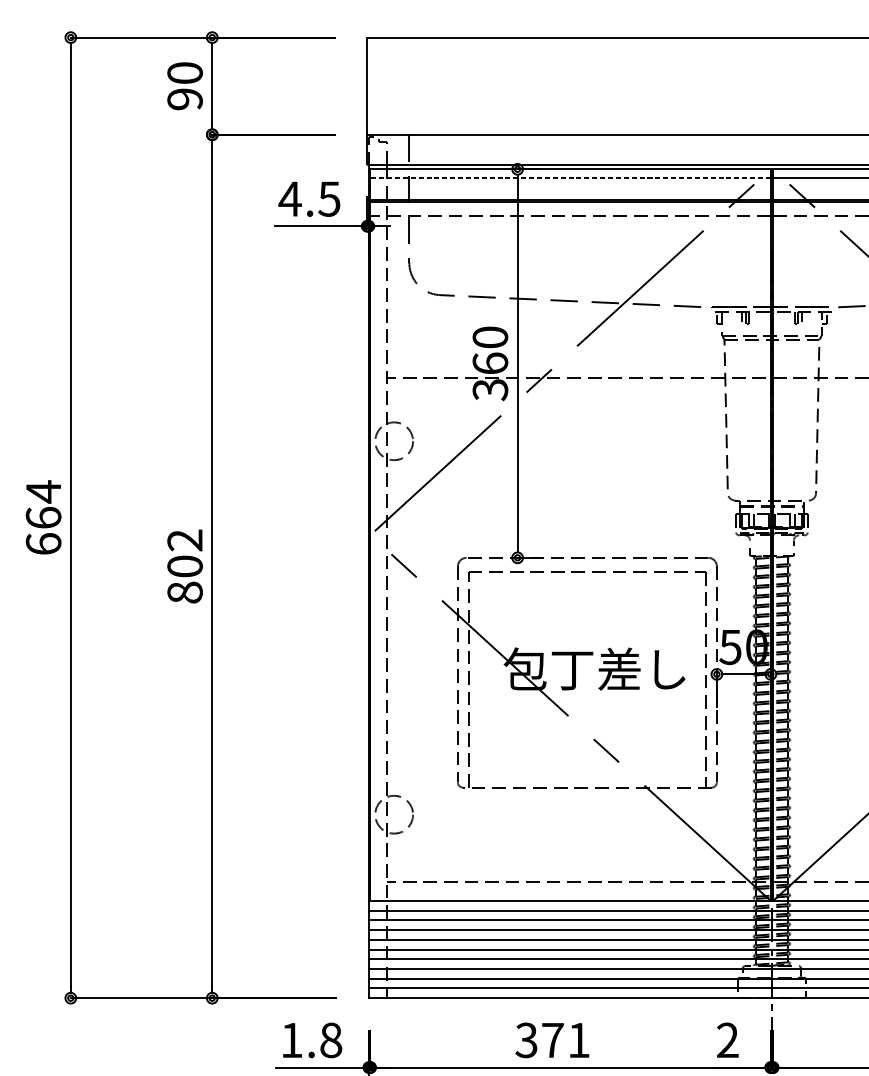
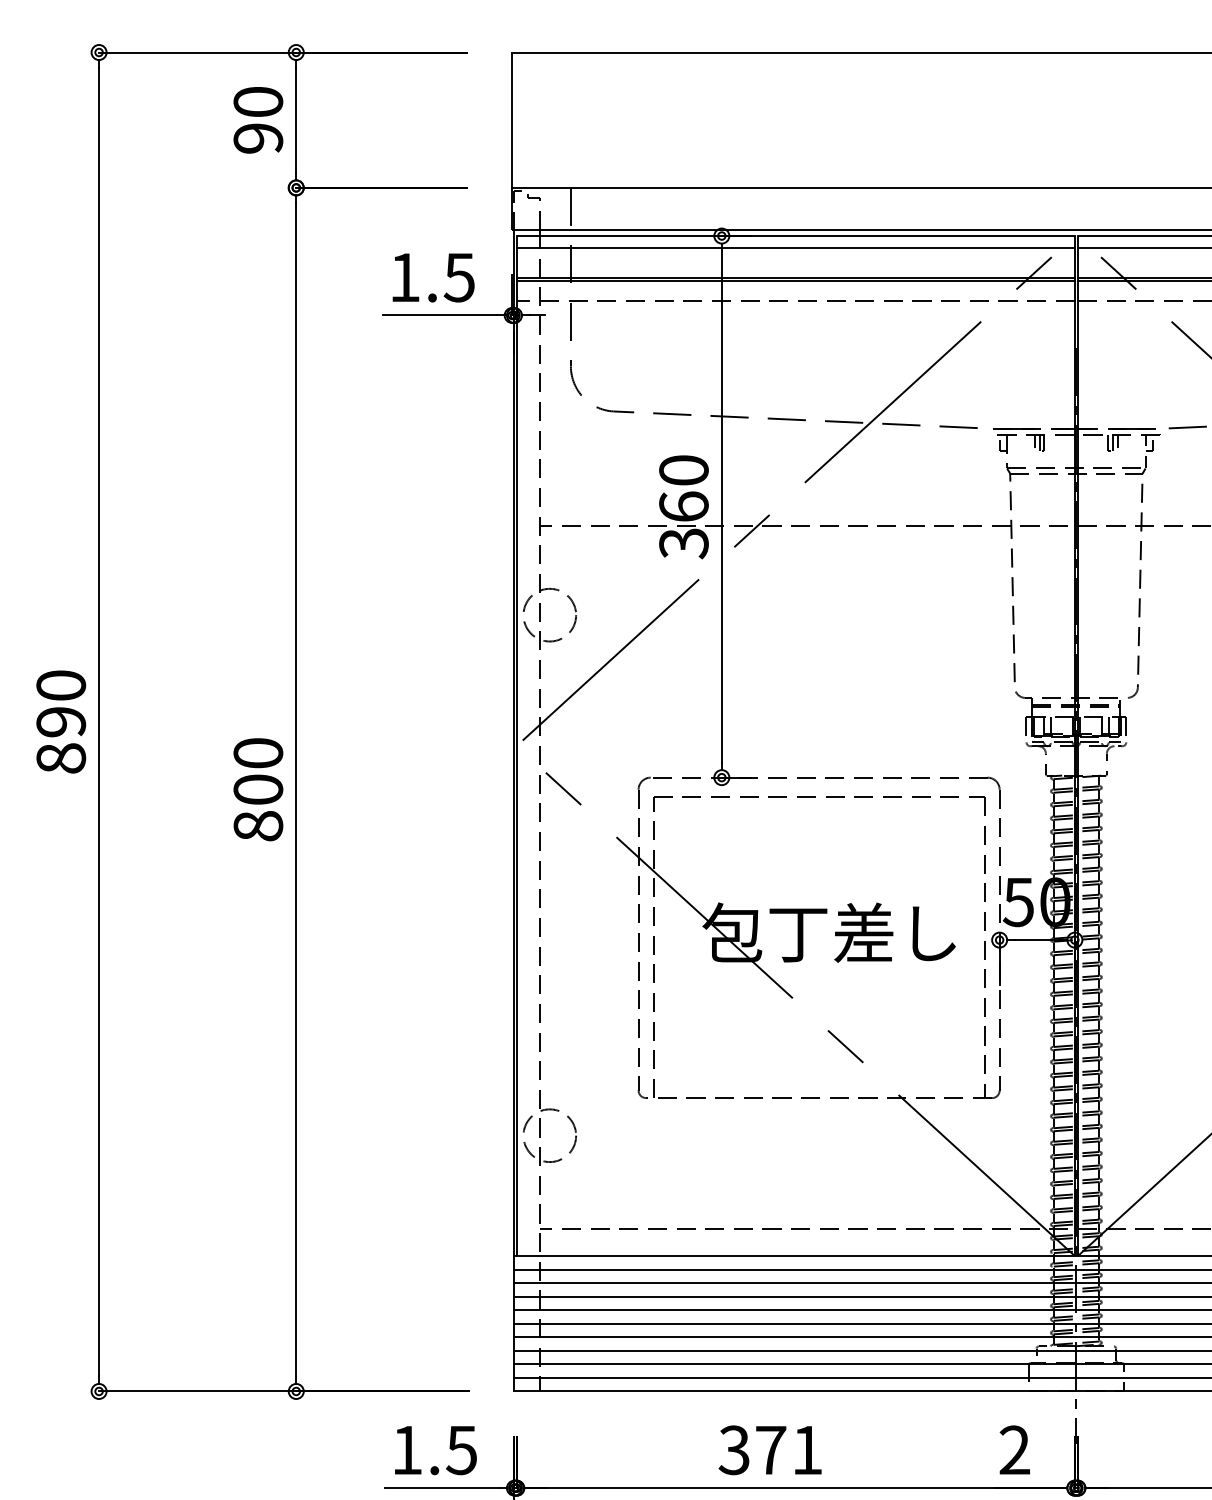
line: (570, 178) -> (795, 248), dashed -> solid
text: (289, 199) -> (404, 277), 4.5 -> 1.5
text: (43, 517) -> (61, 721), 664 -> 890
text: (185, 540) -> (258, 753), 802 -> 800
text: (330, 1040) -> (461, 1450), 1.8 -> 1.5

